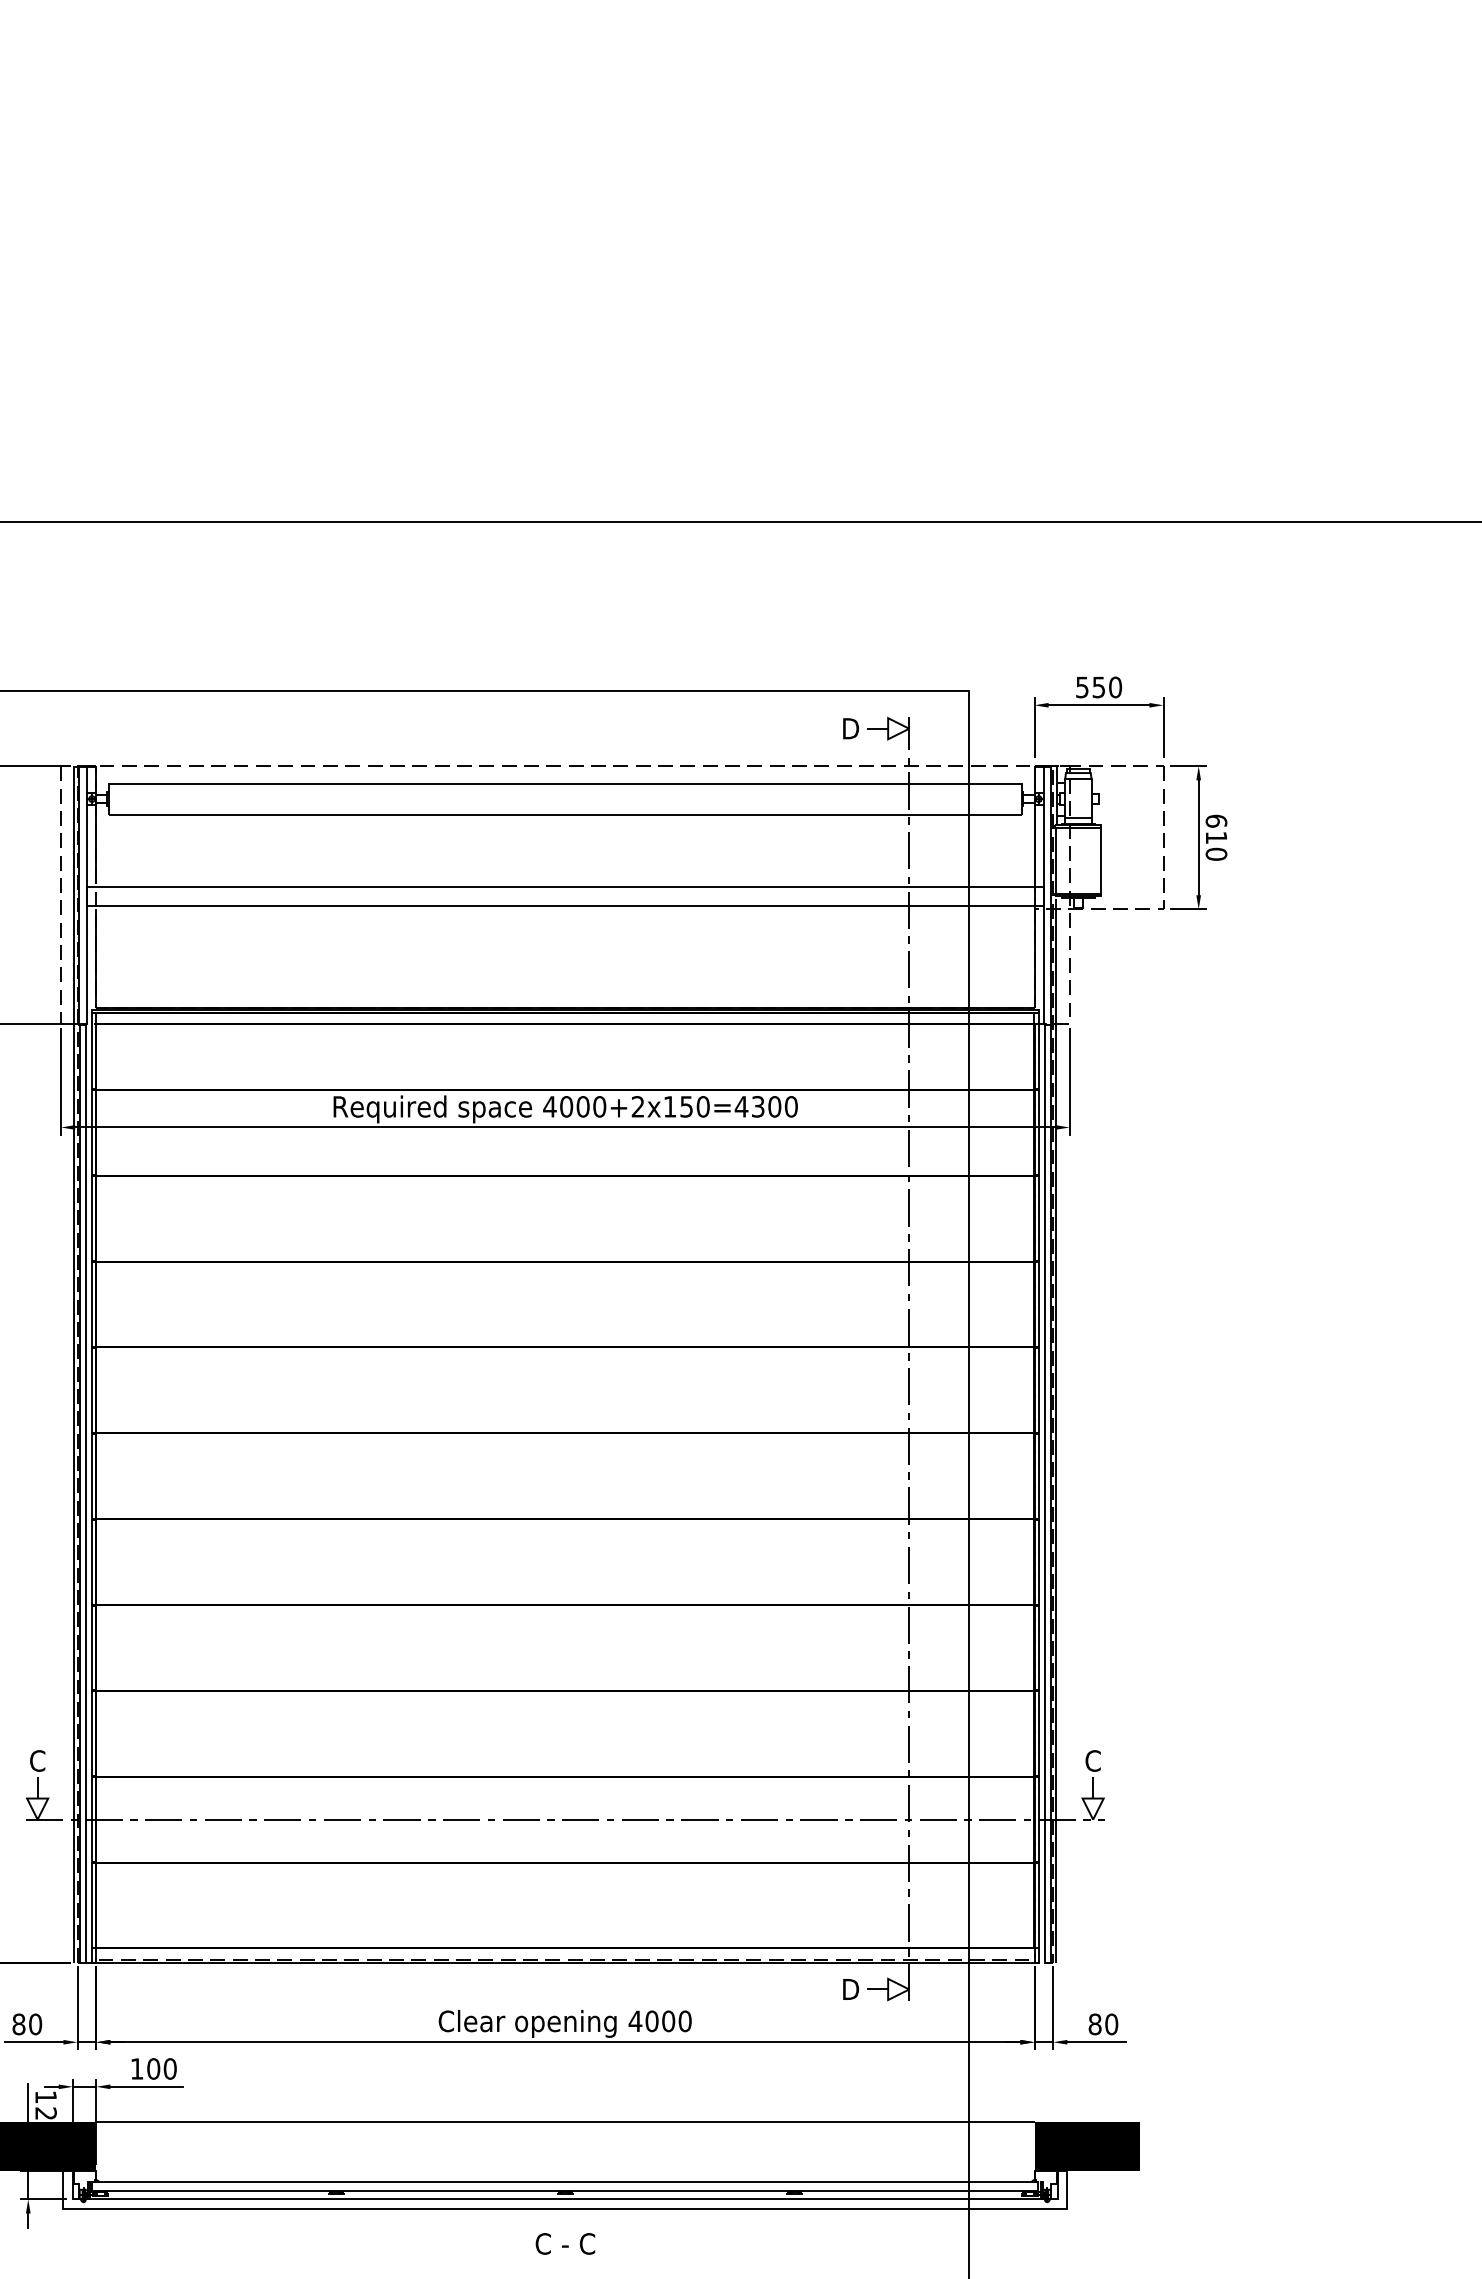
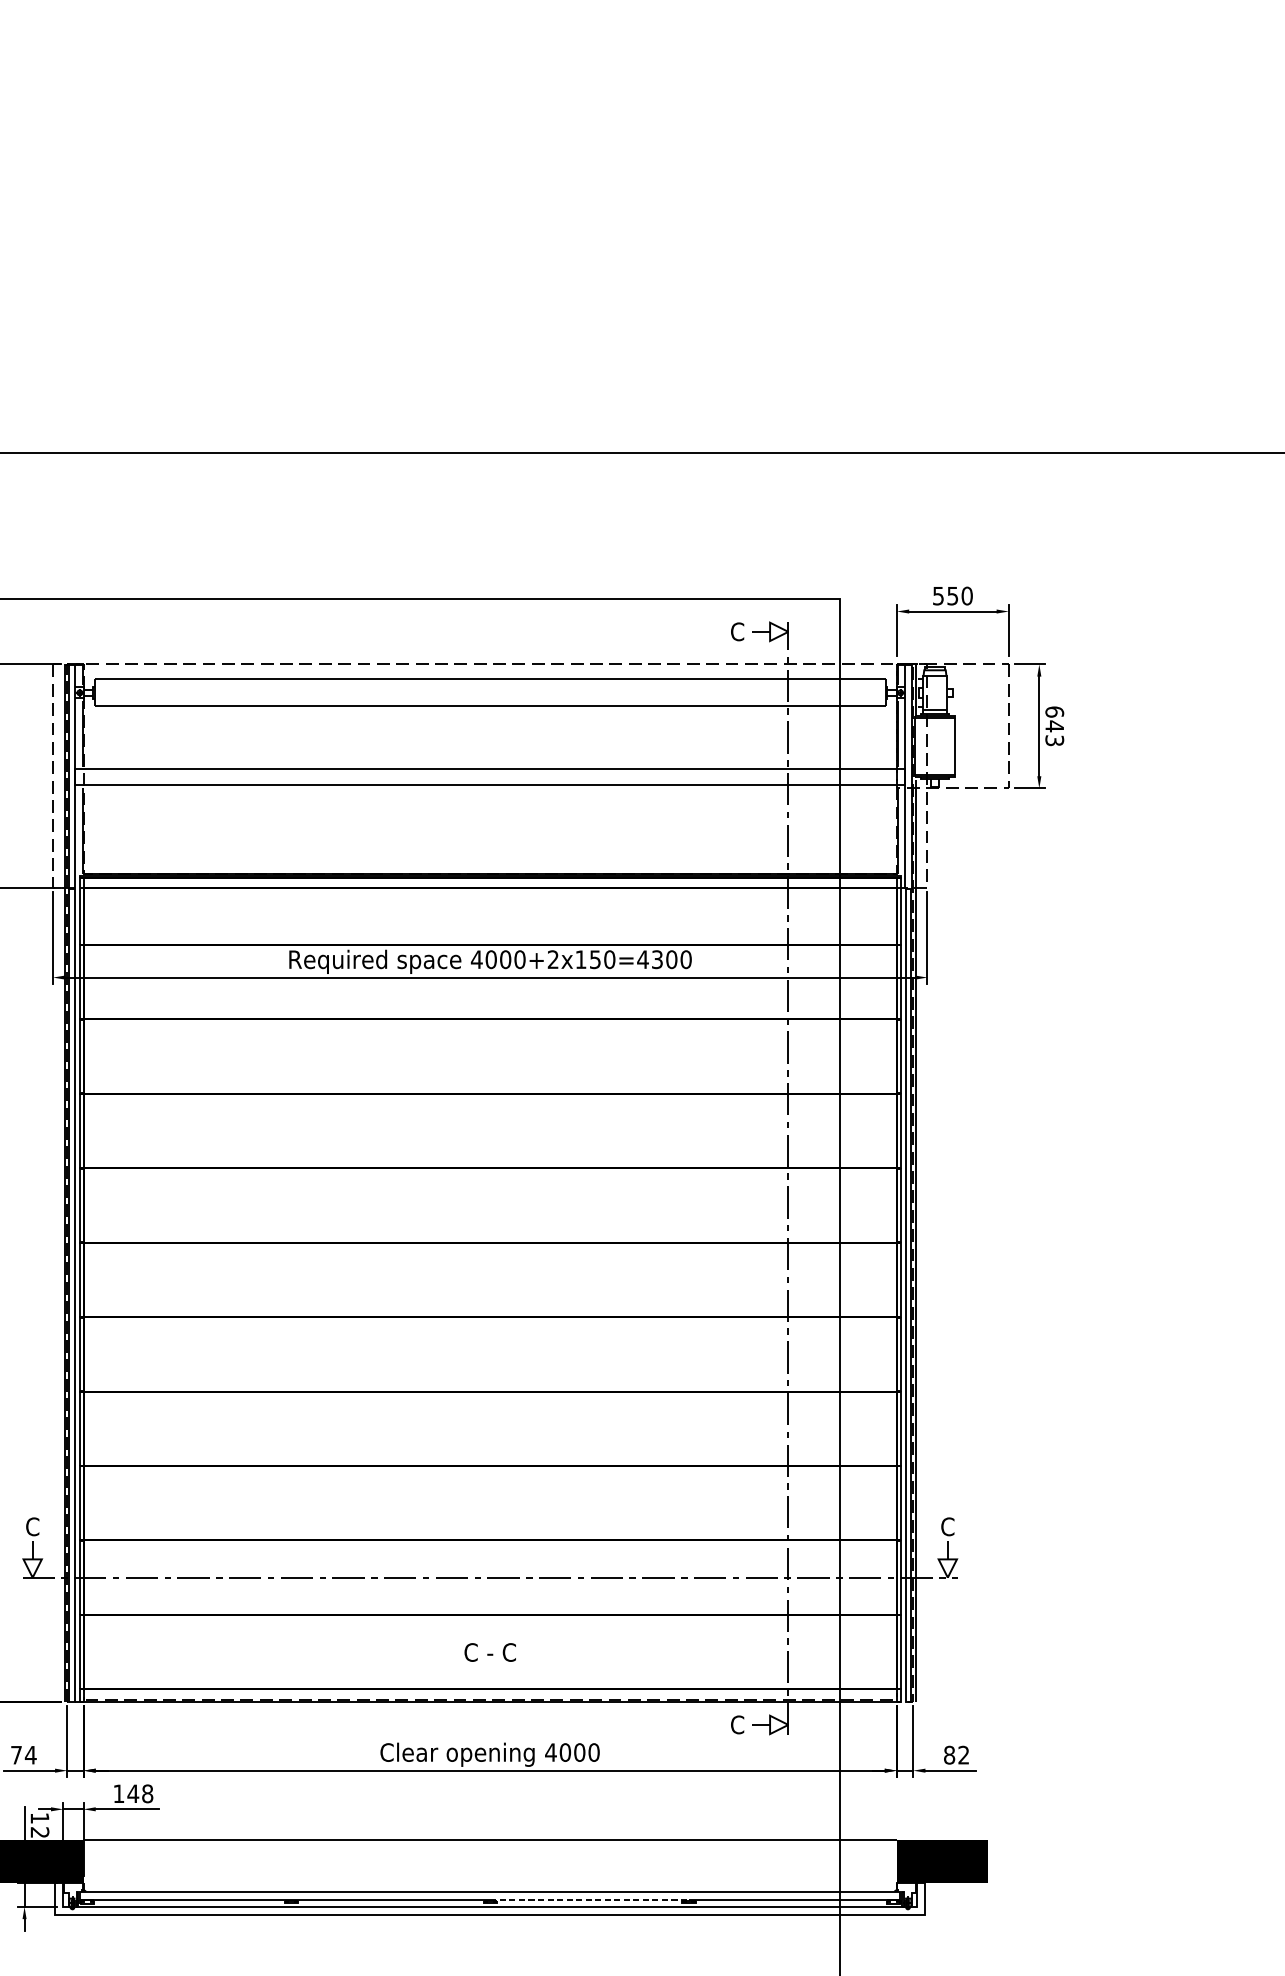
text: (851, 728) -> (738, 631), D -> C
text: (1216, 845) -> (1054, 733), 610 -> 643
text: (851, 1989) -> (738, 1724), D -> C
text: (27, 2024) -> (23, 1755), 80 -> 74
text: (1111, 2024) -> (963, 1755), 80 -> 82
text: (161, 2068) -> (140, 1793), 100 -> 148
line: (680, 2191) -> (590, 1900), solid -> dashed
text: (565, 2243) -> (490, 1652), moved

